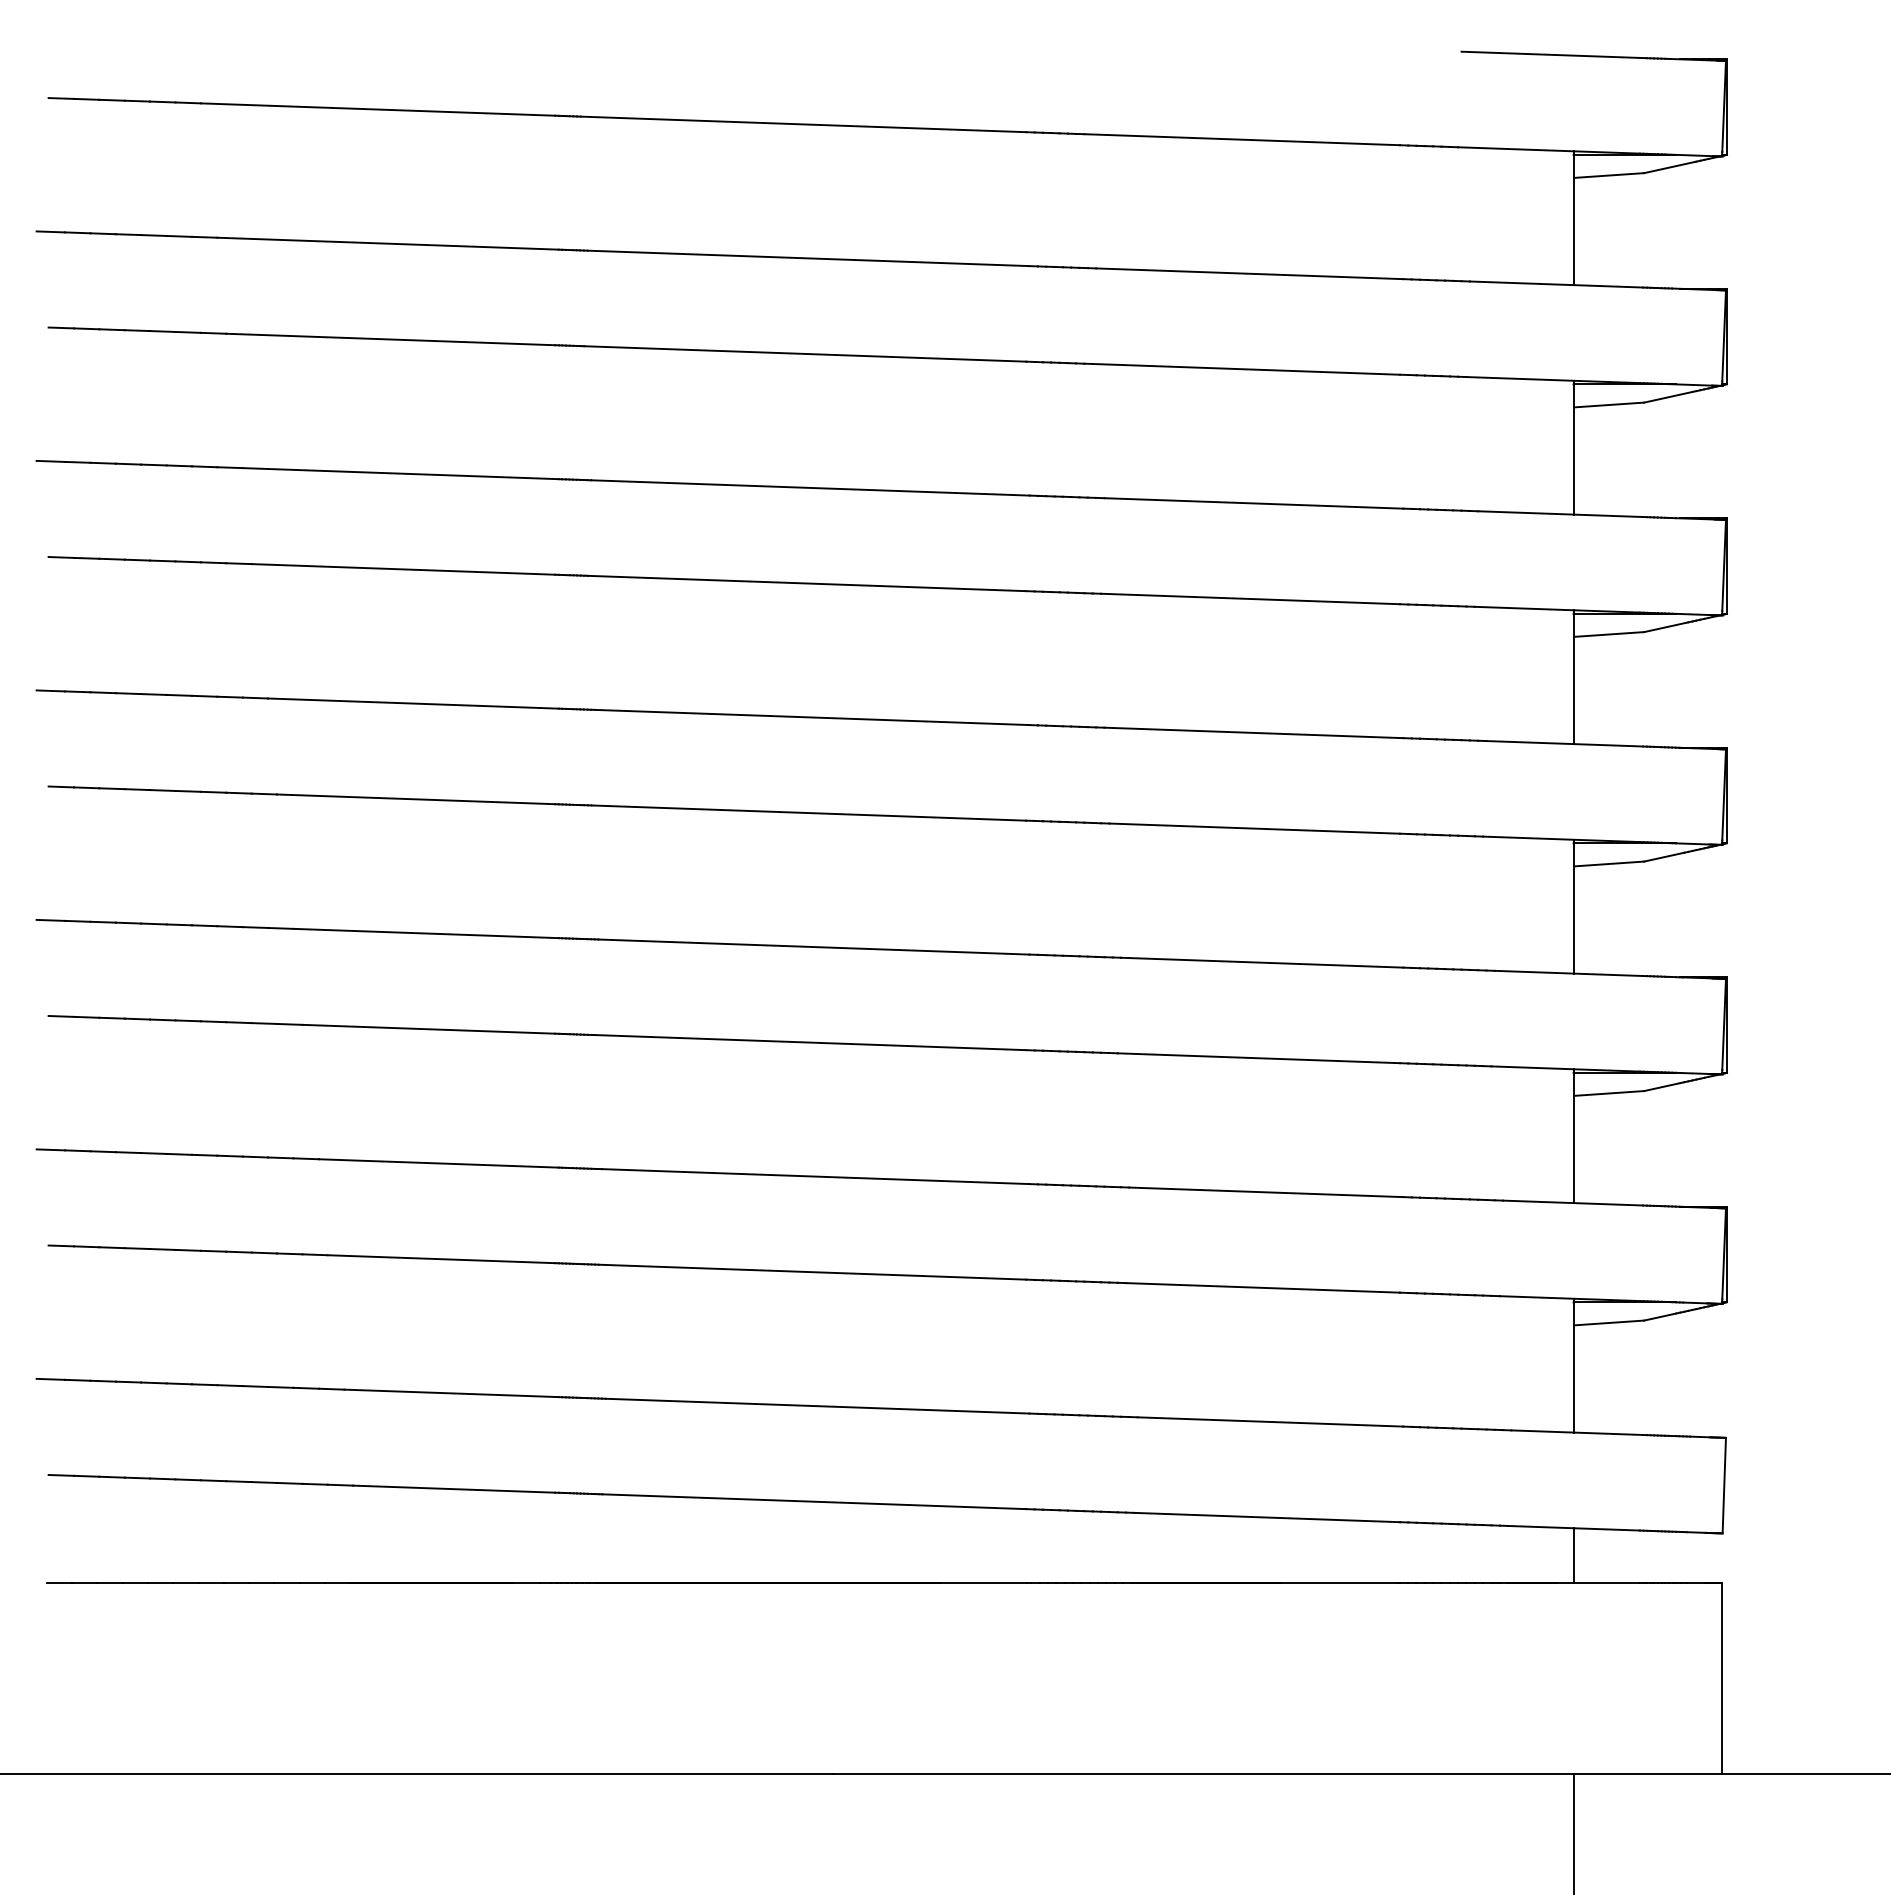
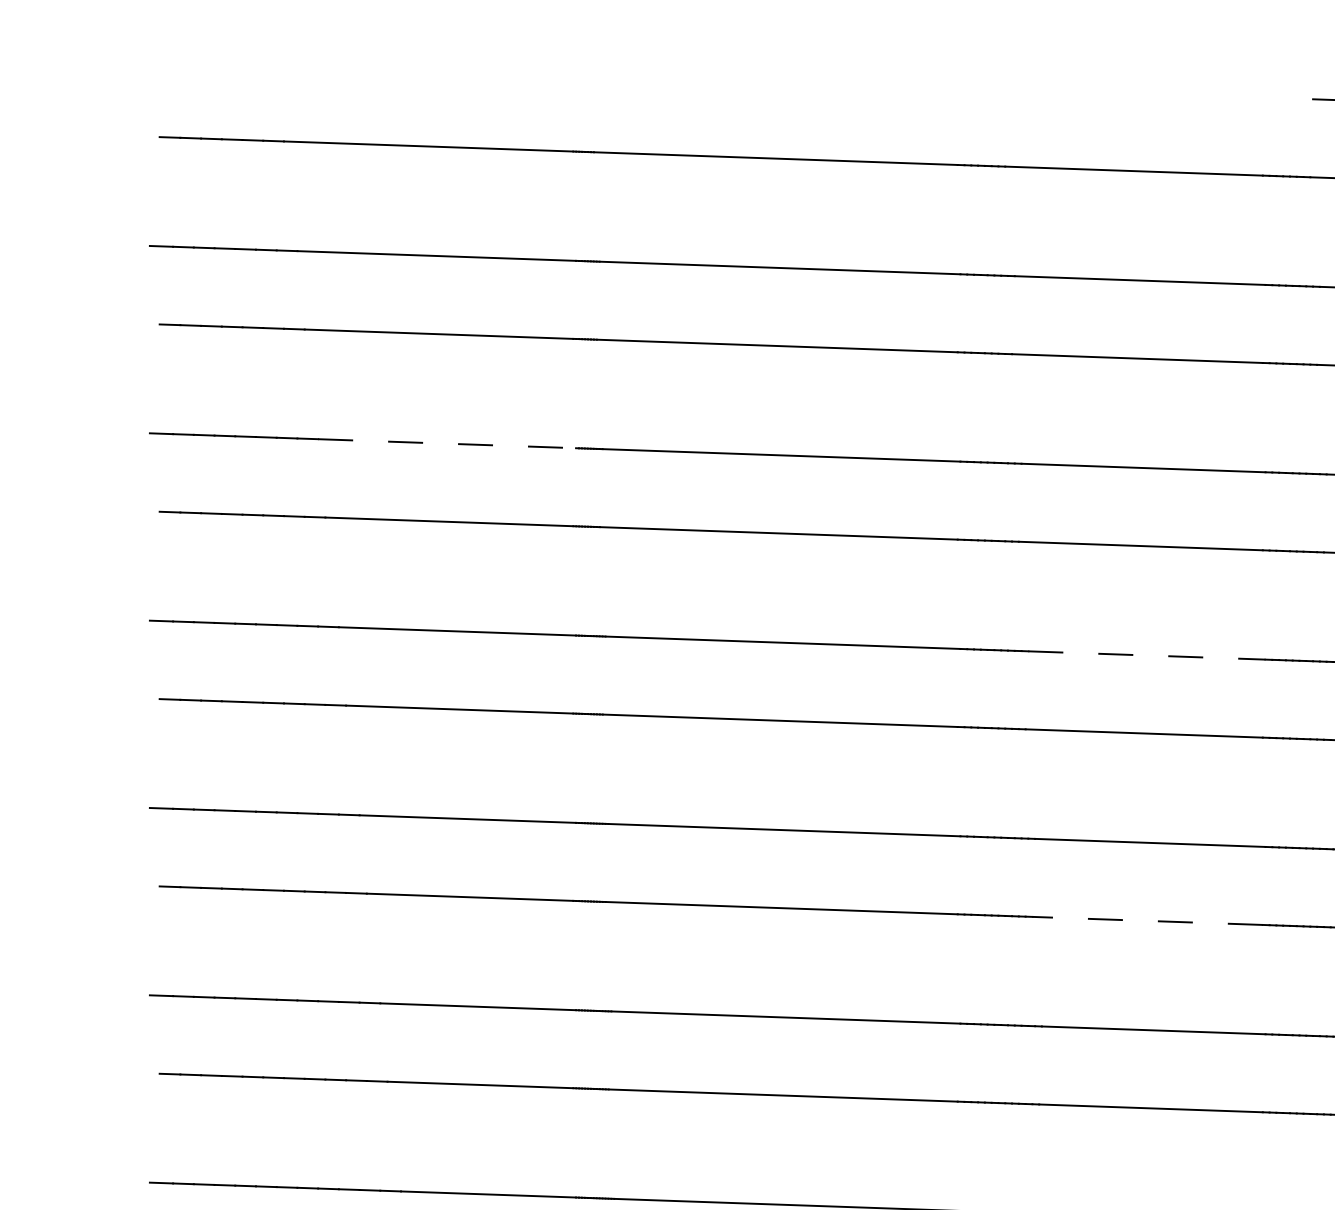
line: (401, 473) -> (447, 443), solid -> dashed
line: (1258, 733) -> (1147, 655), solid -> dashed
line: (1258, 1058) -> (1147, 921), solid -> dashed

